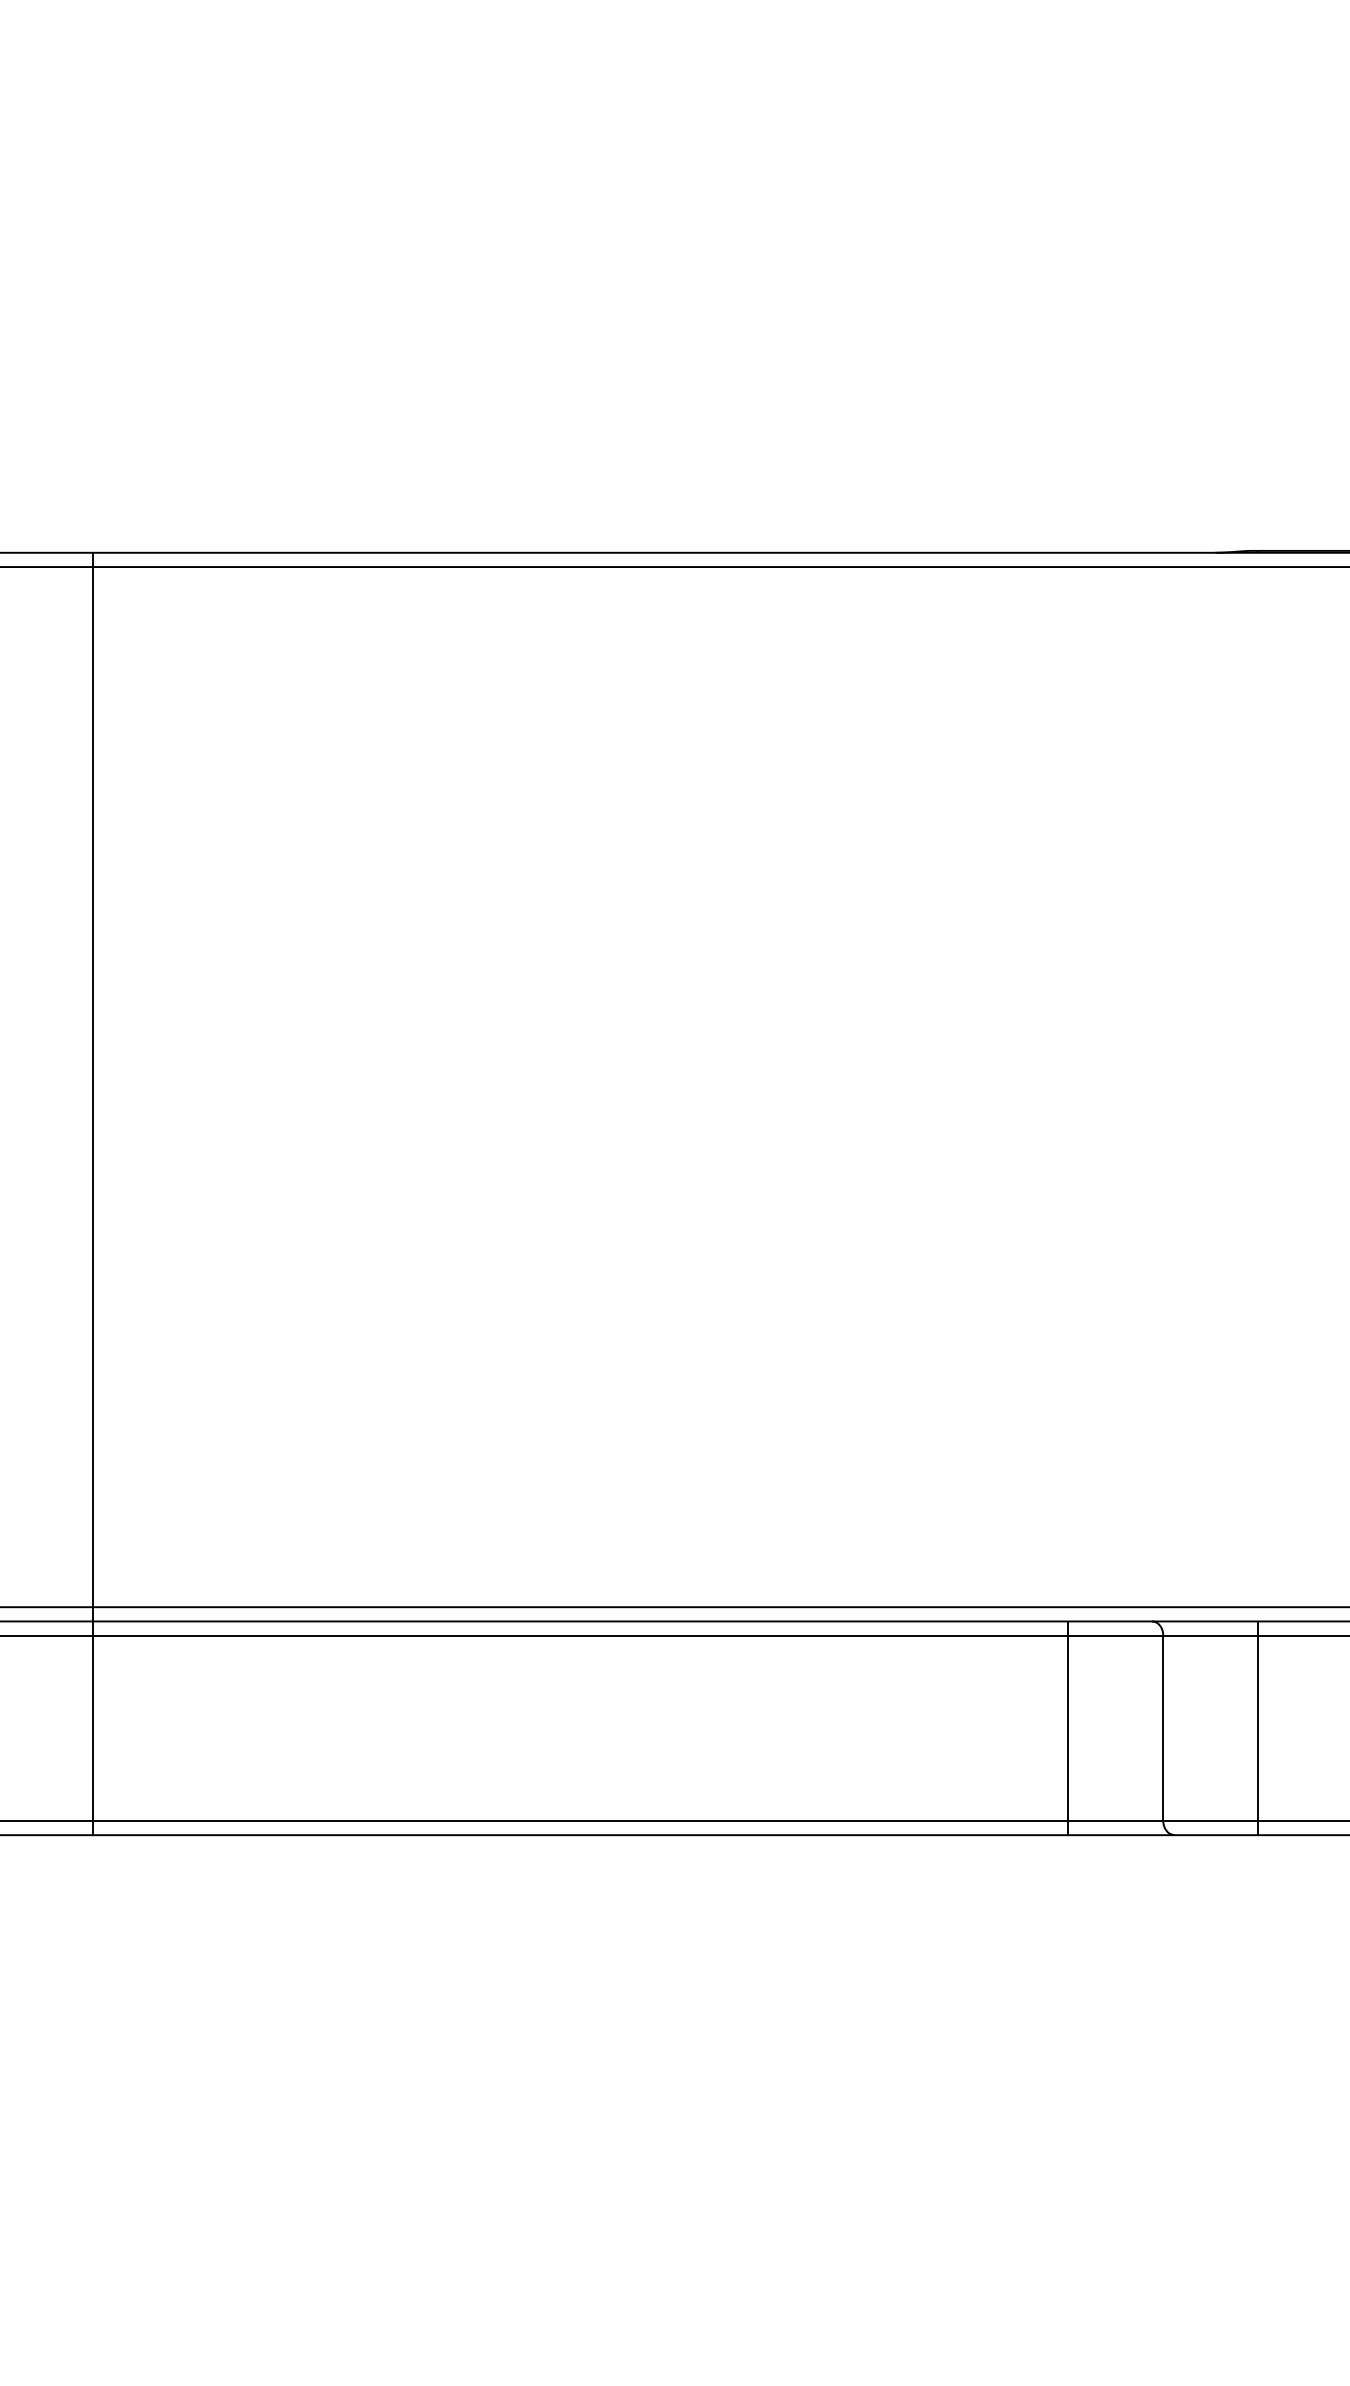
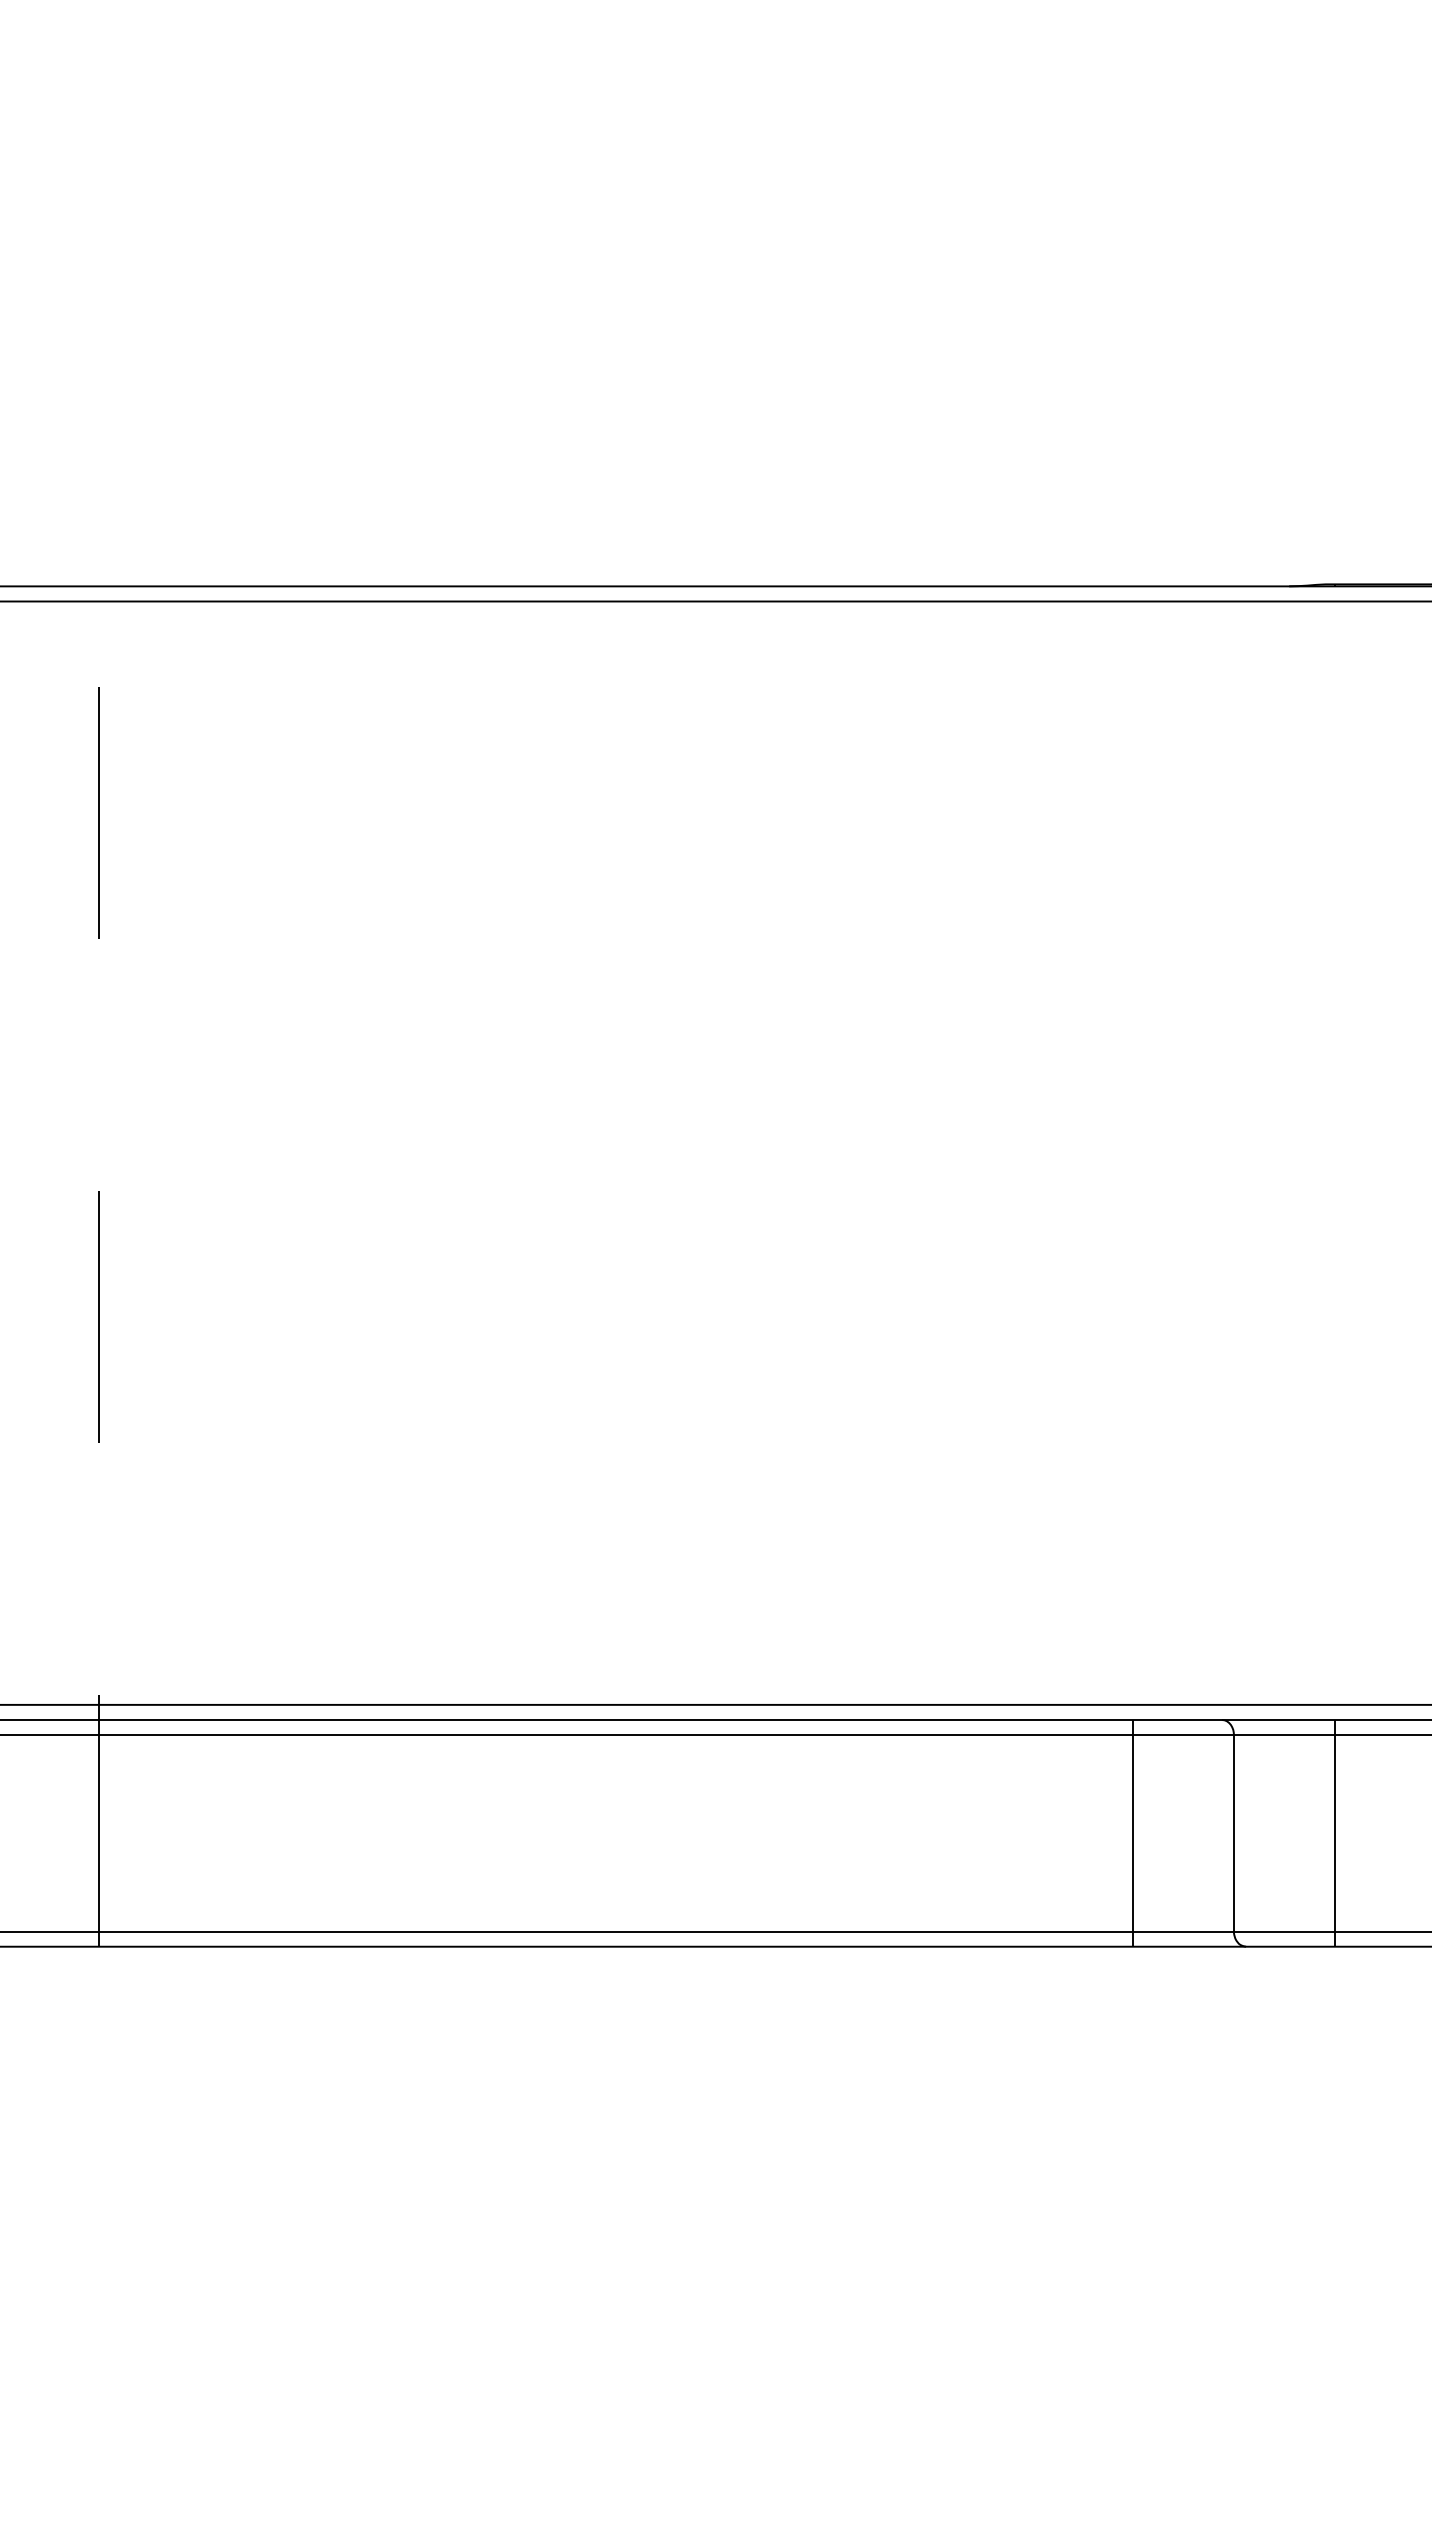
line: (93, 1193) -> (99, 1266), solid -> dashed

